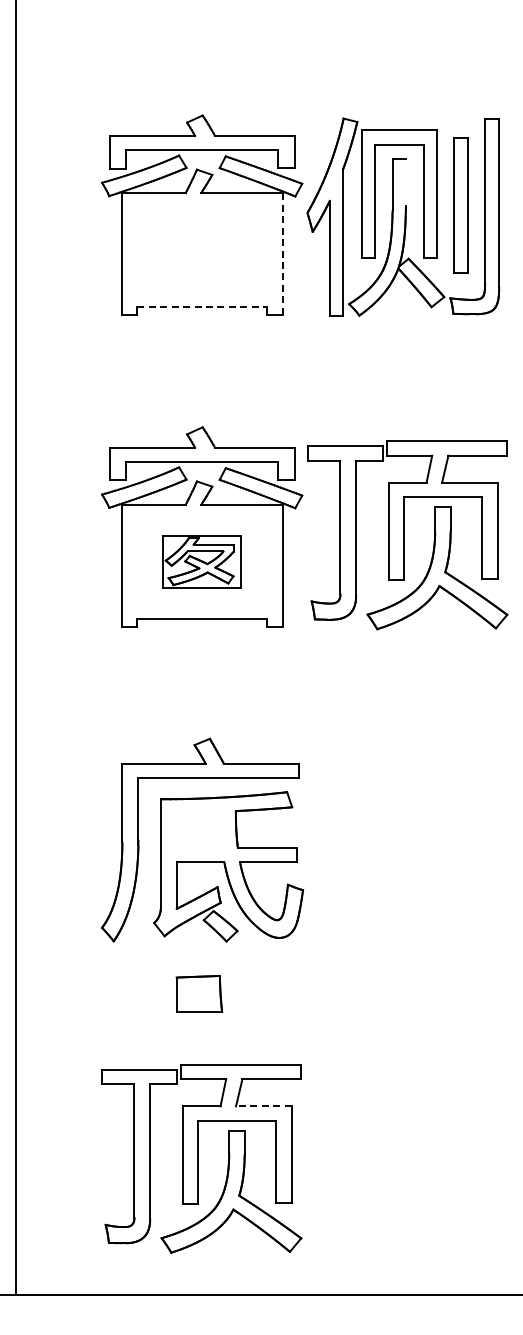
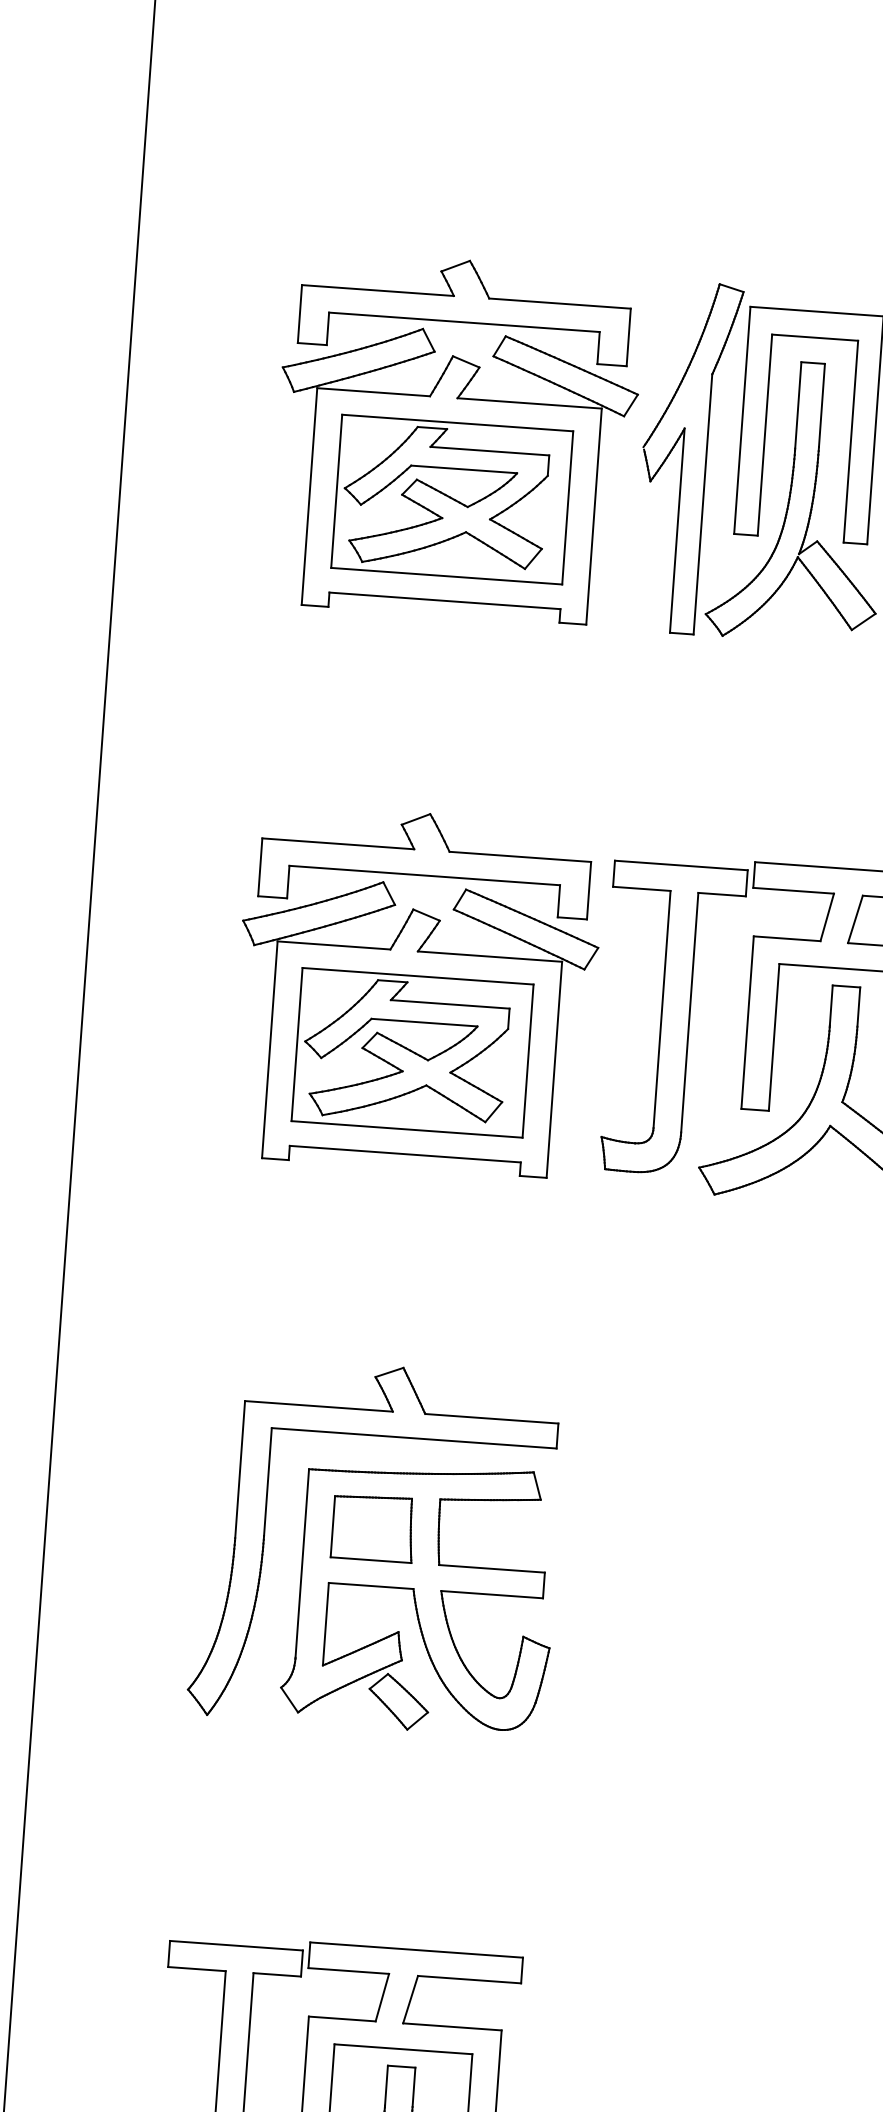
line: (405, 182) -> (821, 405), added
part: (201, 249) -> (450, 498), added
line: (282, 253) -> (594, 515), dashed -> solid
line: (202, 307) -> (445, 601), dashed -> solid
part: (201, 561) -> (411, 1052), size x1.67
part: (199, 993) -> (373, 1527), moved
line: (263, 1106) -> (451, 2027), dashed -> solid

